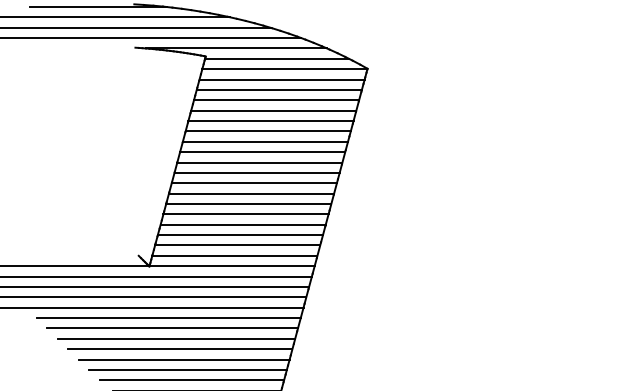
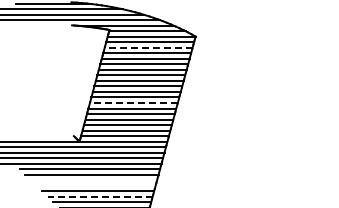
line: (279, 89) -> (148, 47), solid -> dashed
line: (250, 194) -> (133, 103), solid -> dashed
line: (175, 339) -> (93, 180), removed
line: (179, 348) -> (95, 185), removed
line: (188, 369) -> (100, 196), solid -> dashed

